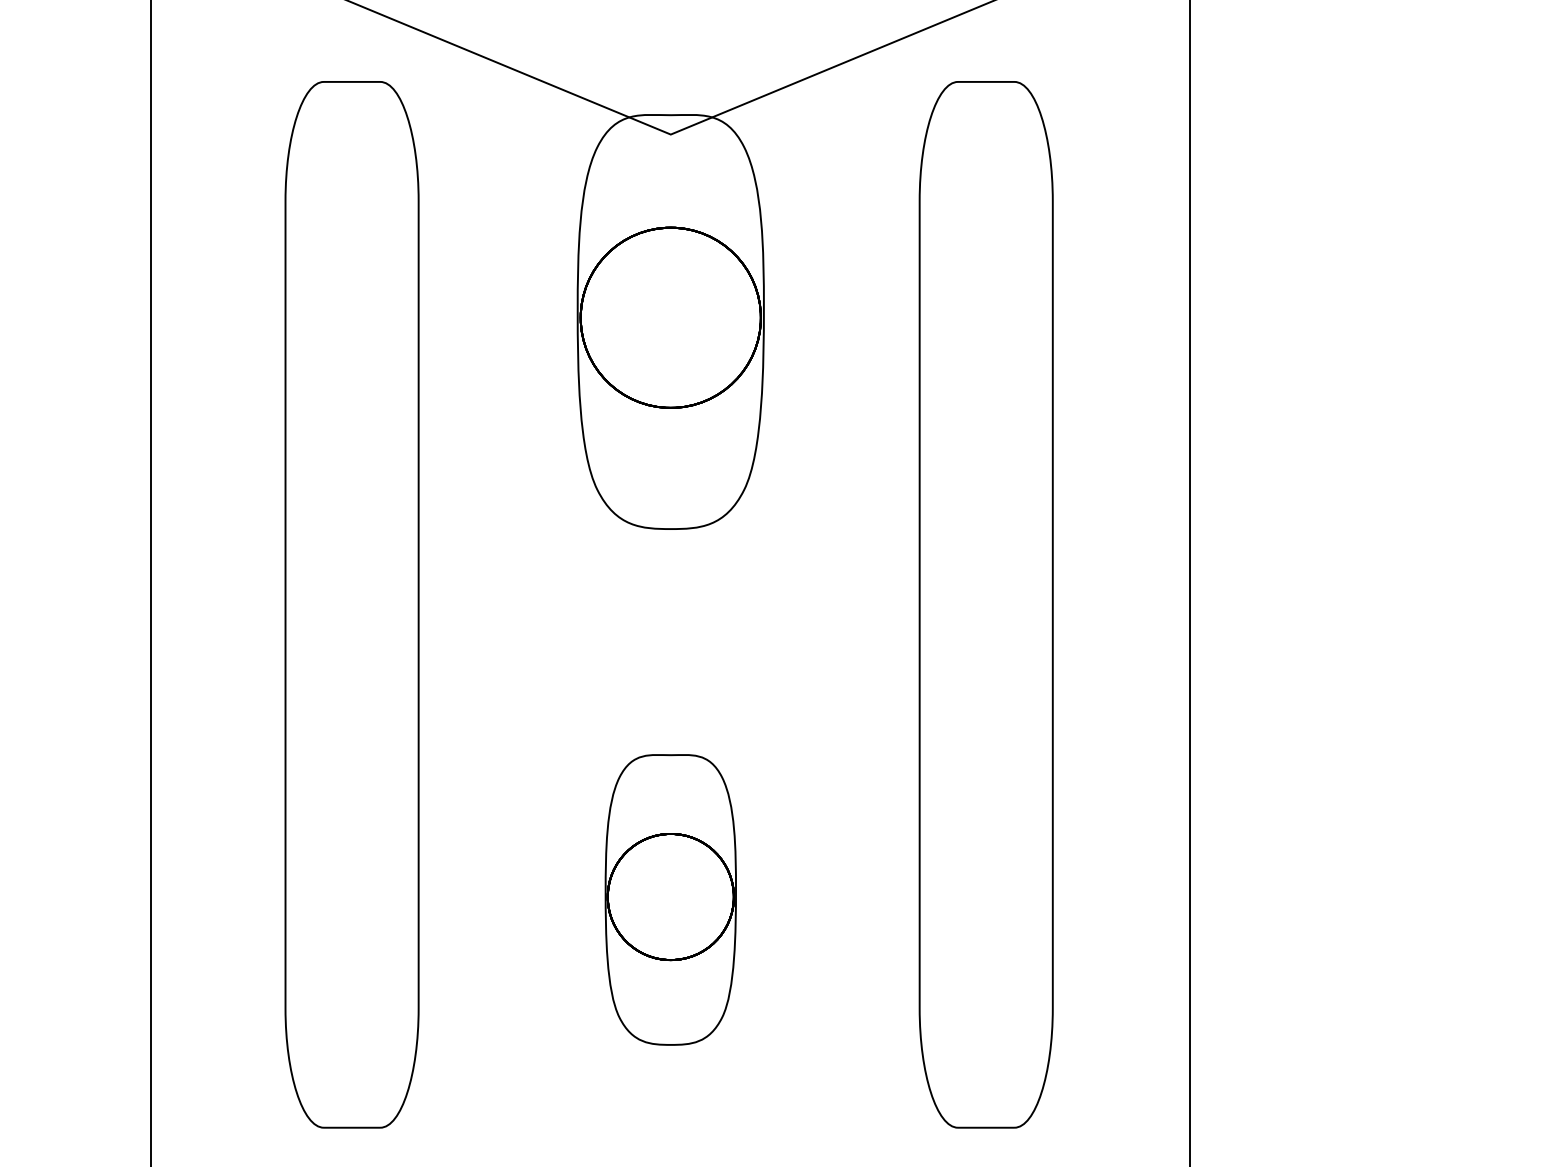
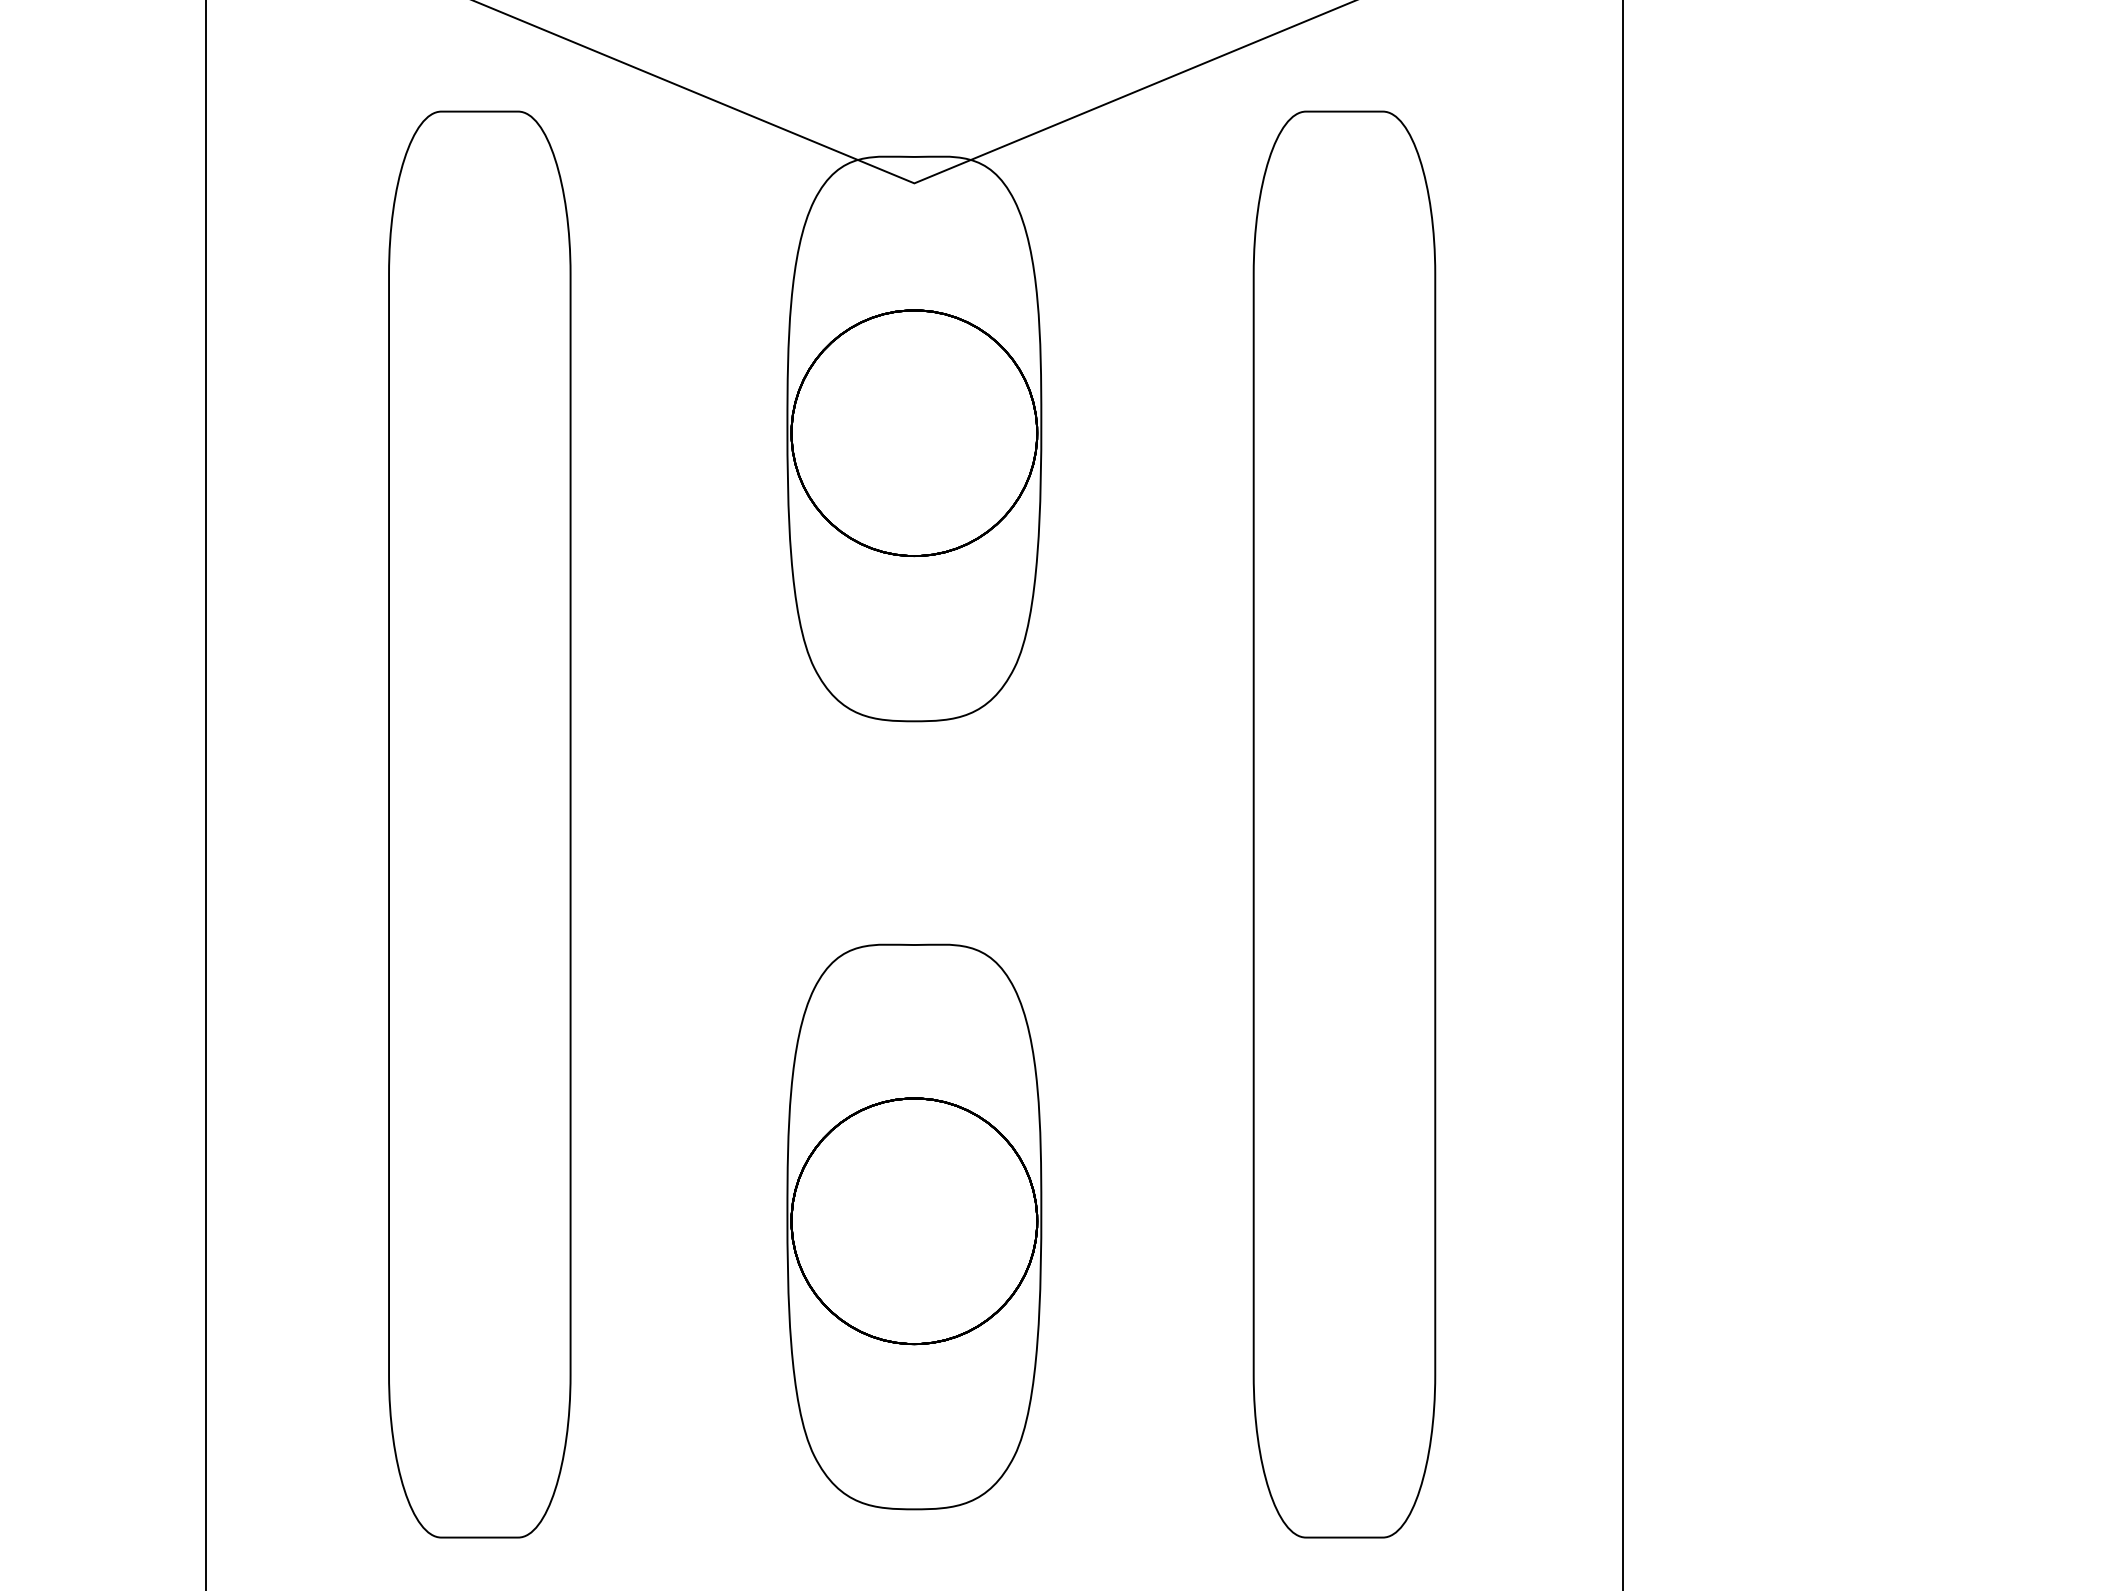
part: (670, 899) -> (914, 1226), size x1.43

